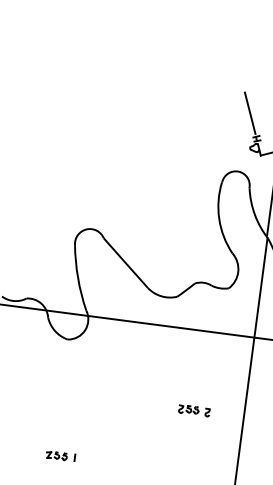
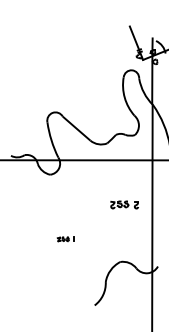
part: (193, 410) -> (124, 204), size x1.6
part: (60, 456) -> (65, 239), moved

